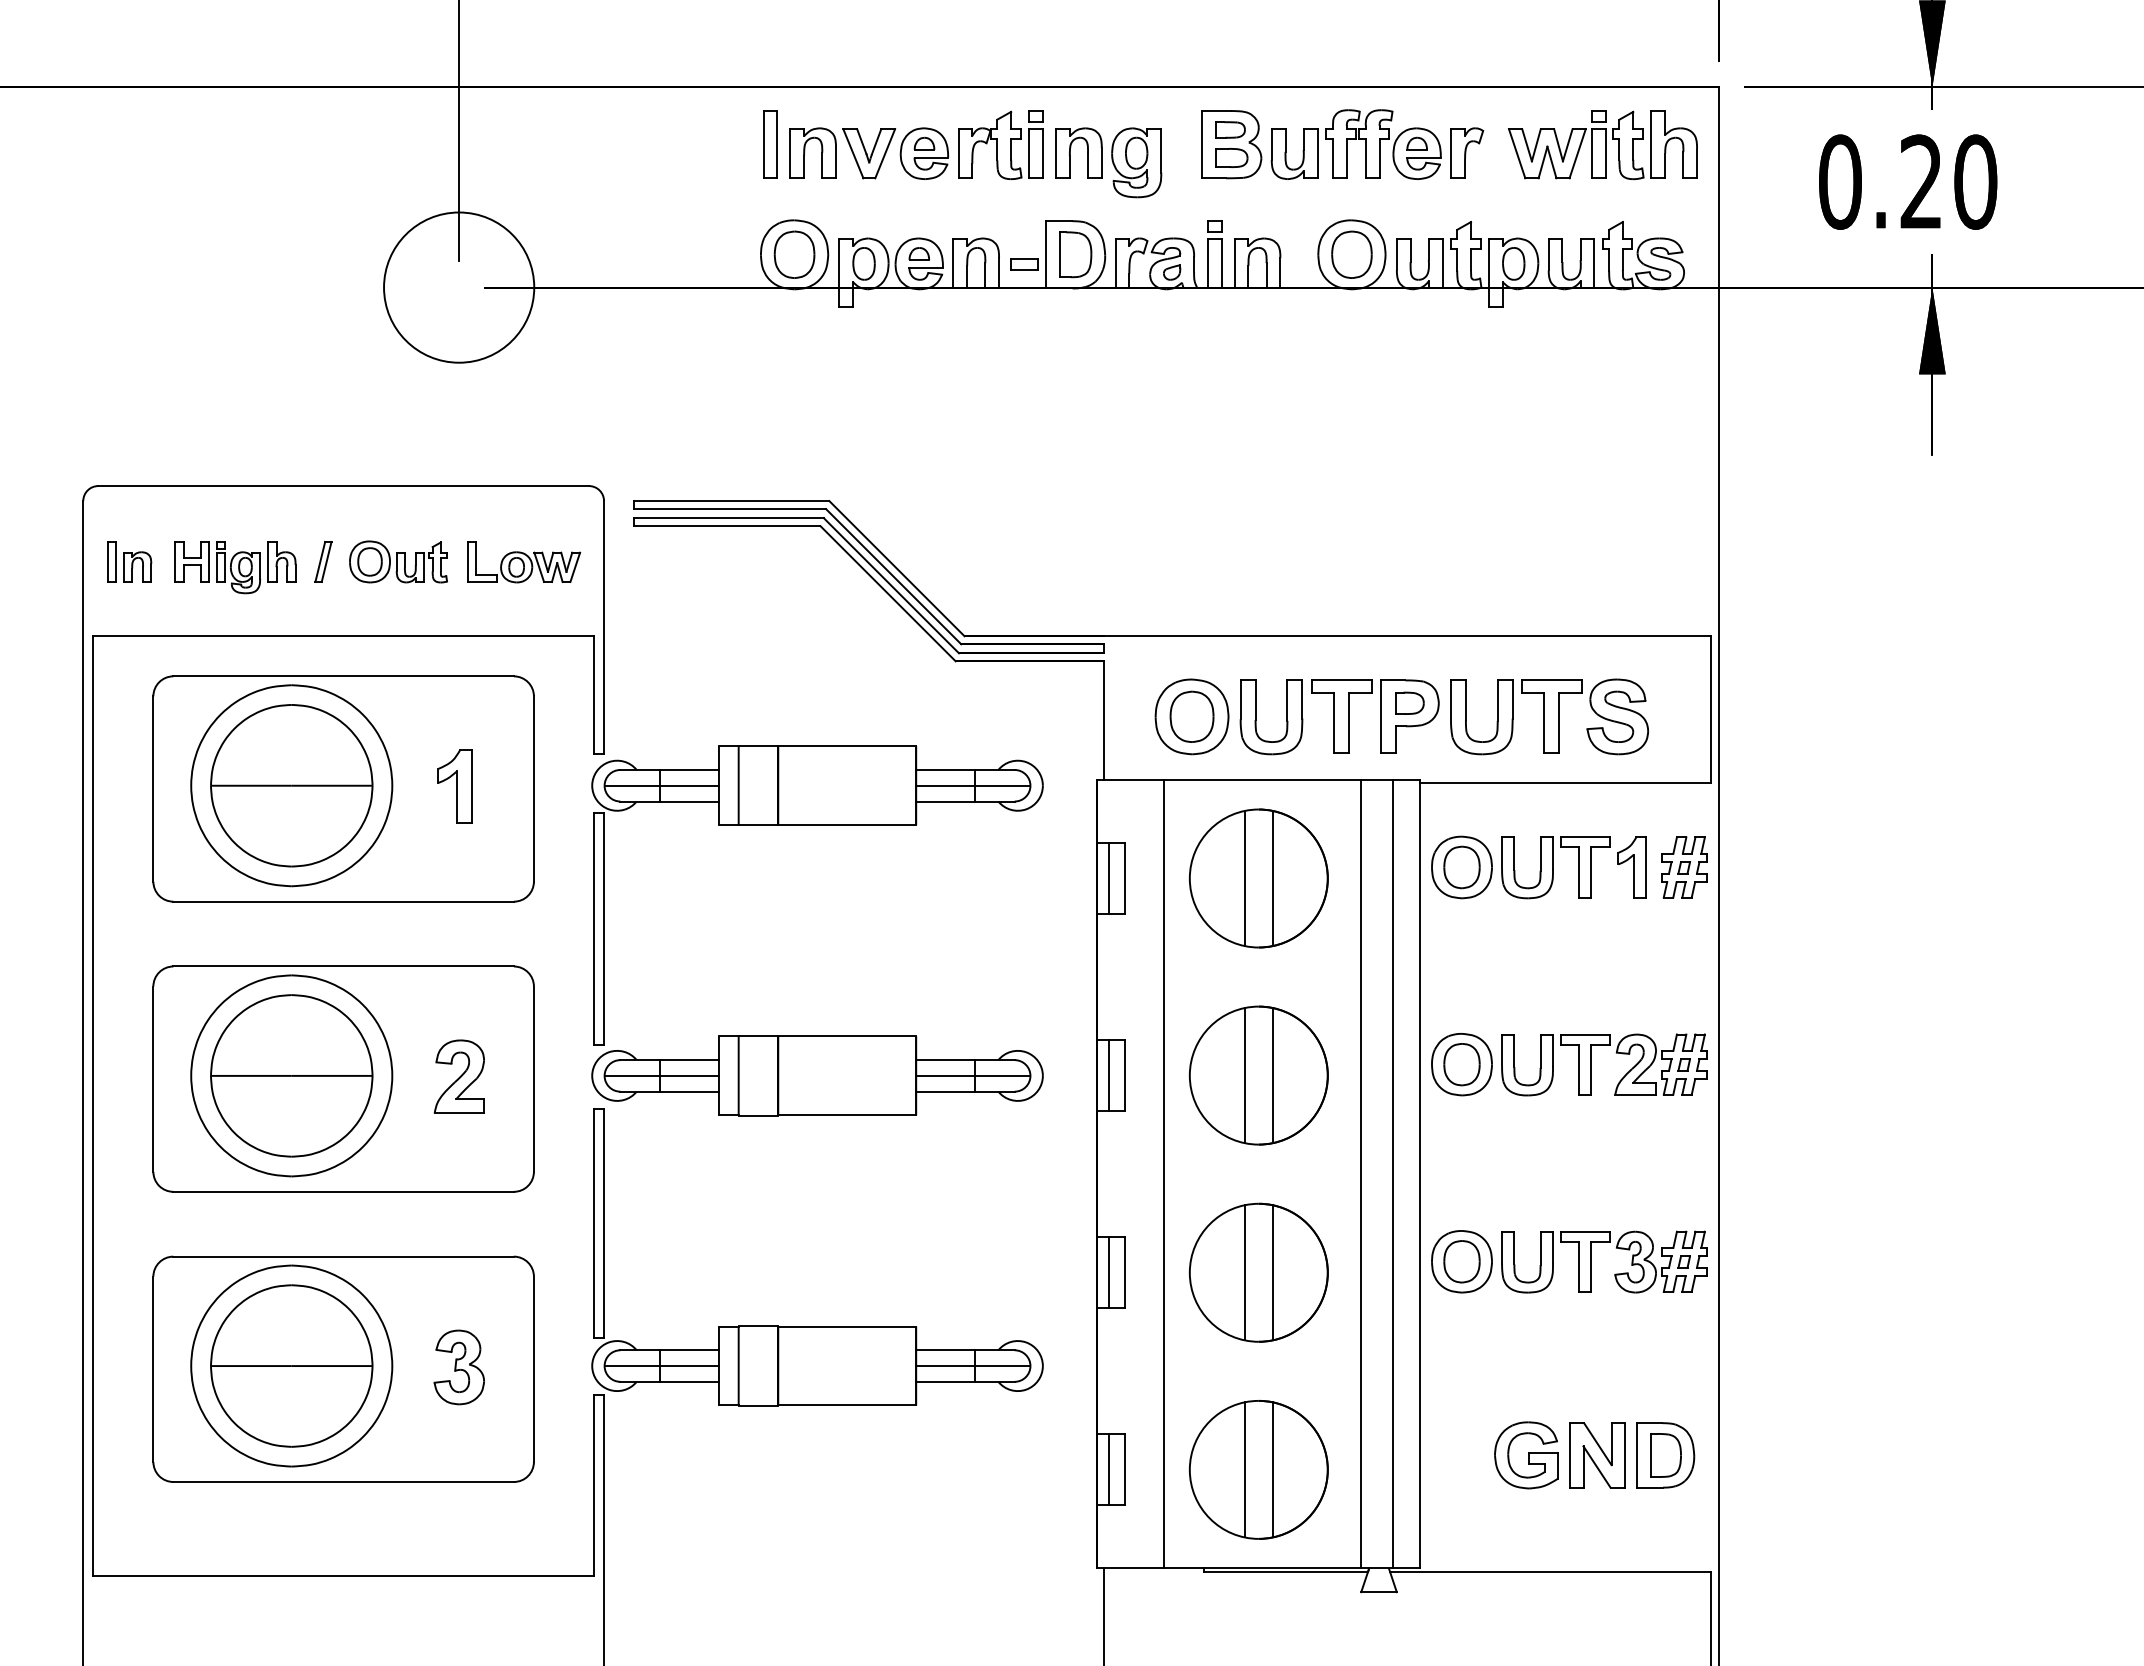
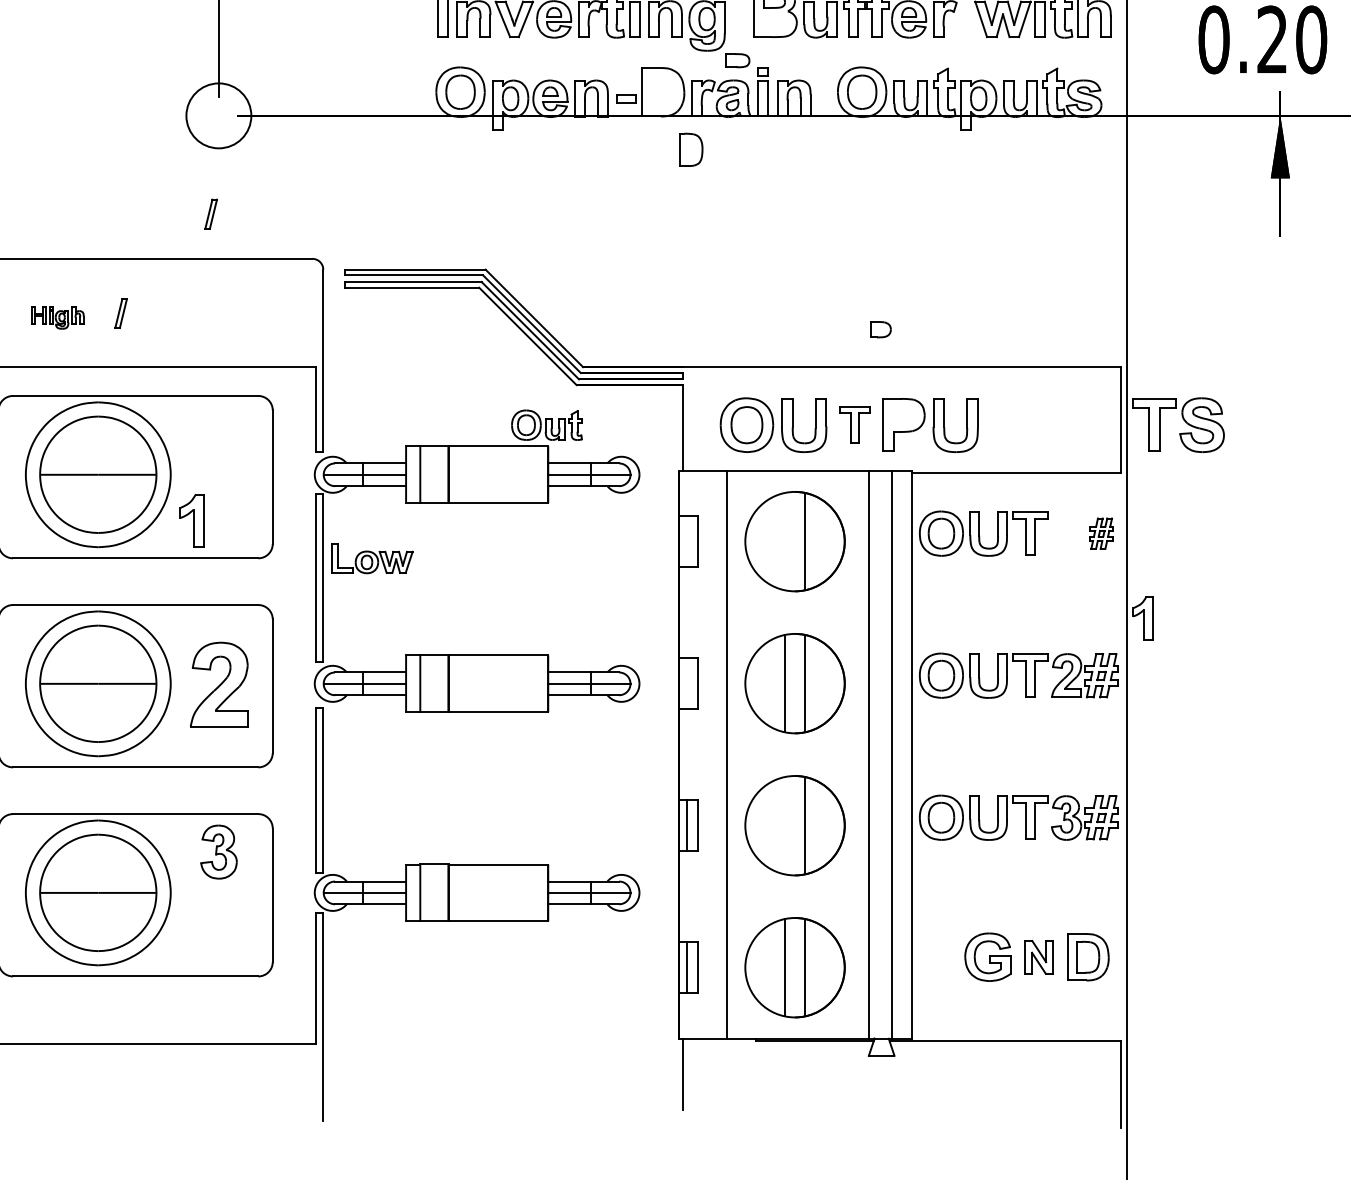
part: (1231, 157) -> (737, 60), moved
part: (1075, 254) -> (691, 149), moved
circle: (459, 287) -> (219, 115), size x0.6
part: (448, 423) -> (211, 213), added
part: (398, 561) -> (546, 424), moved
part: (524, 562) -> (372, 558), moved
part: (235, 567) -> (57, 317), size x0.6
part: (1409, 702) -> (880, 329), moved
part: (1591, 709) -> (1183, 419), moved
part: (1341, 716) -> (854, 424), size x0.7
part: (454, 786) -> (191, 520), moved
part: (1631, 867) -> (1142, 618), moved
part: (1684, 867) -> (1101, 533), size x0.7
line: (1108, 877) -> (686, 540), removed
line: (1244, 878) -> (784, 541), removed
line: (1108, 1075) -> (686, 683), removed
part: (458, 1076) -> (218, 684), size x1.6
line: (1244, 1272) -> (784, 825), removed
part: (458, 1367) -> (218, 852), moved
part: (1597, 1455) -> (1039, 957), size x0.7

